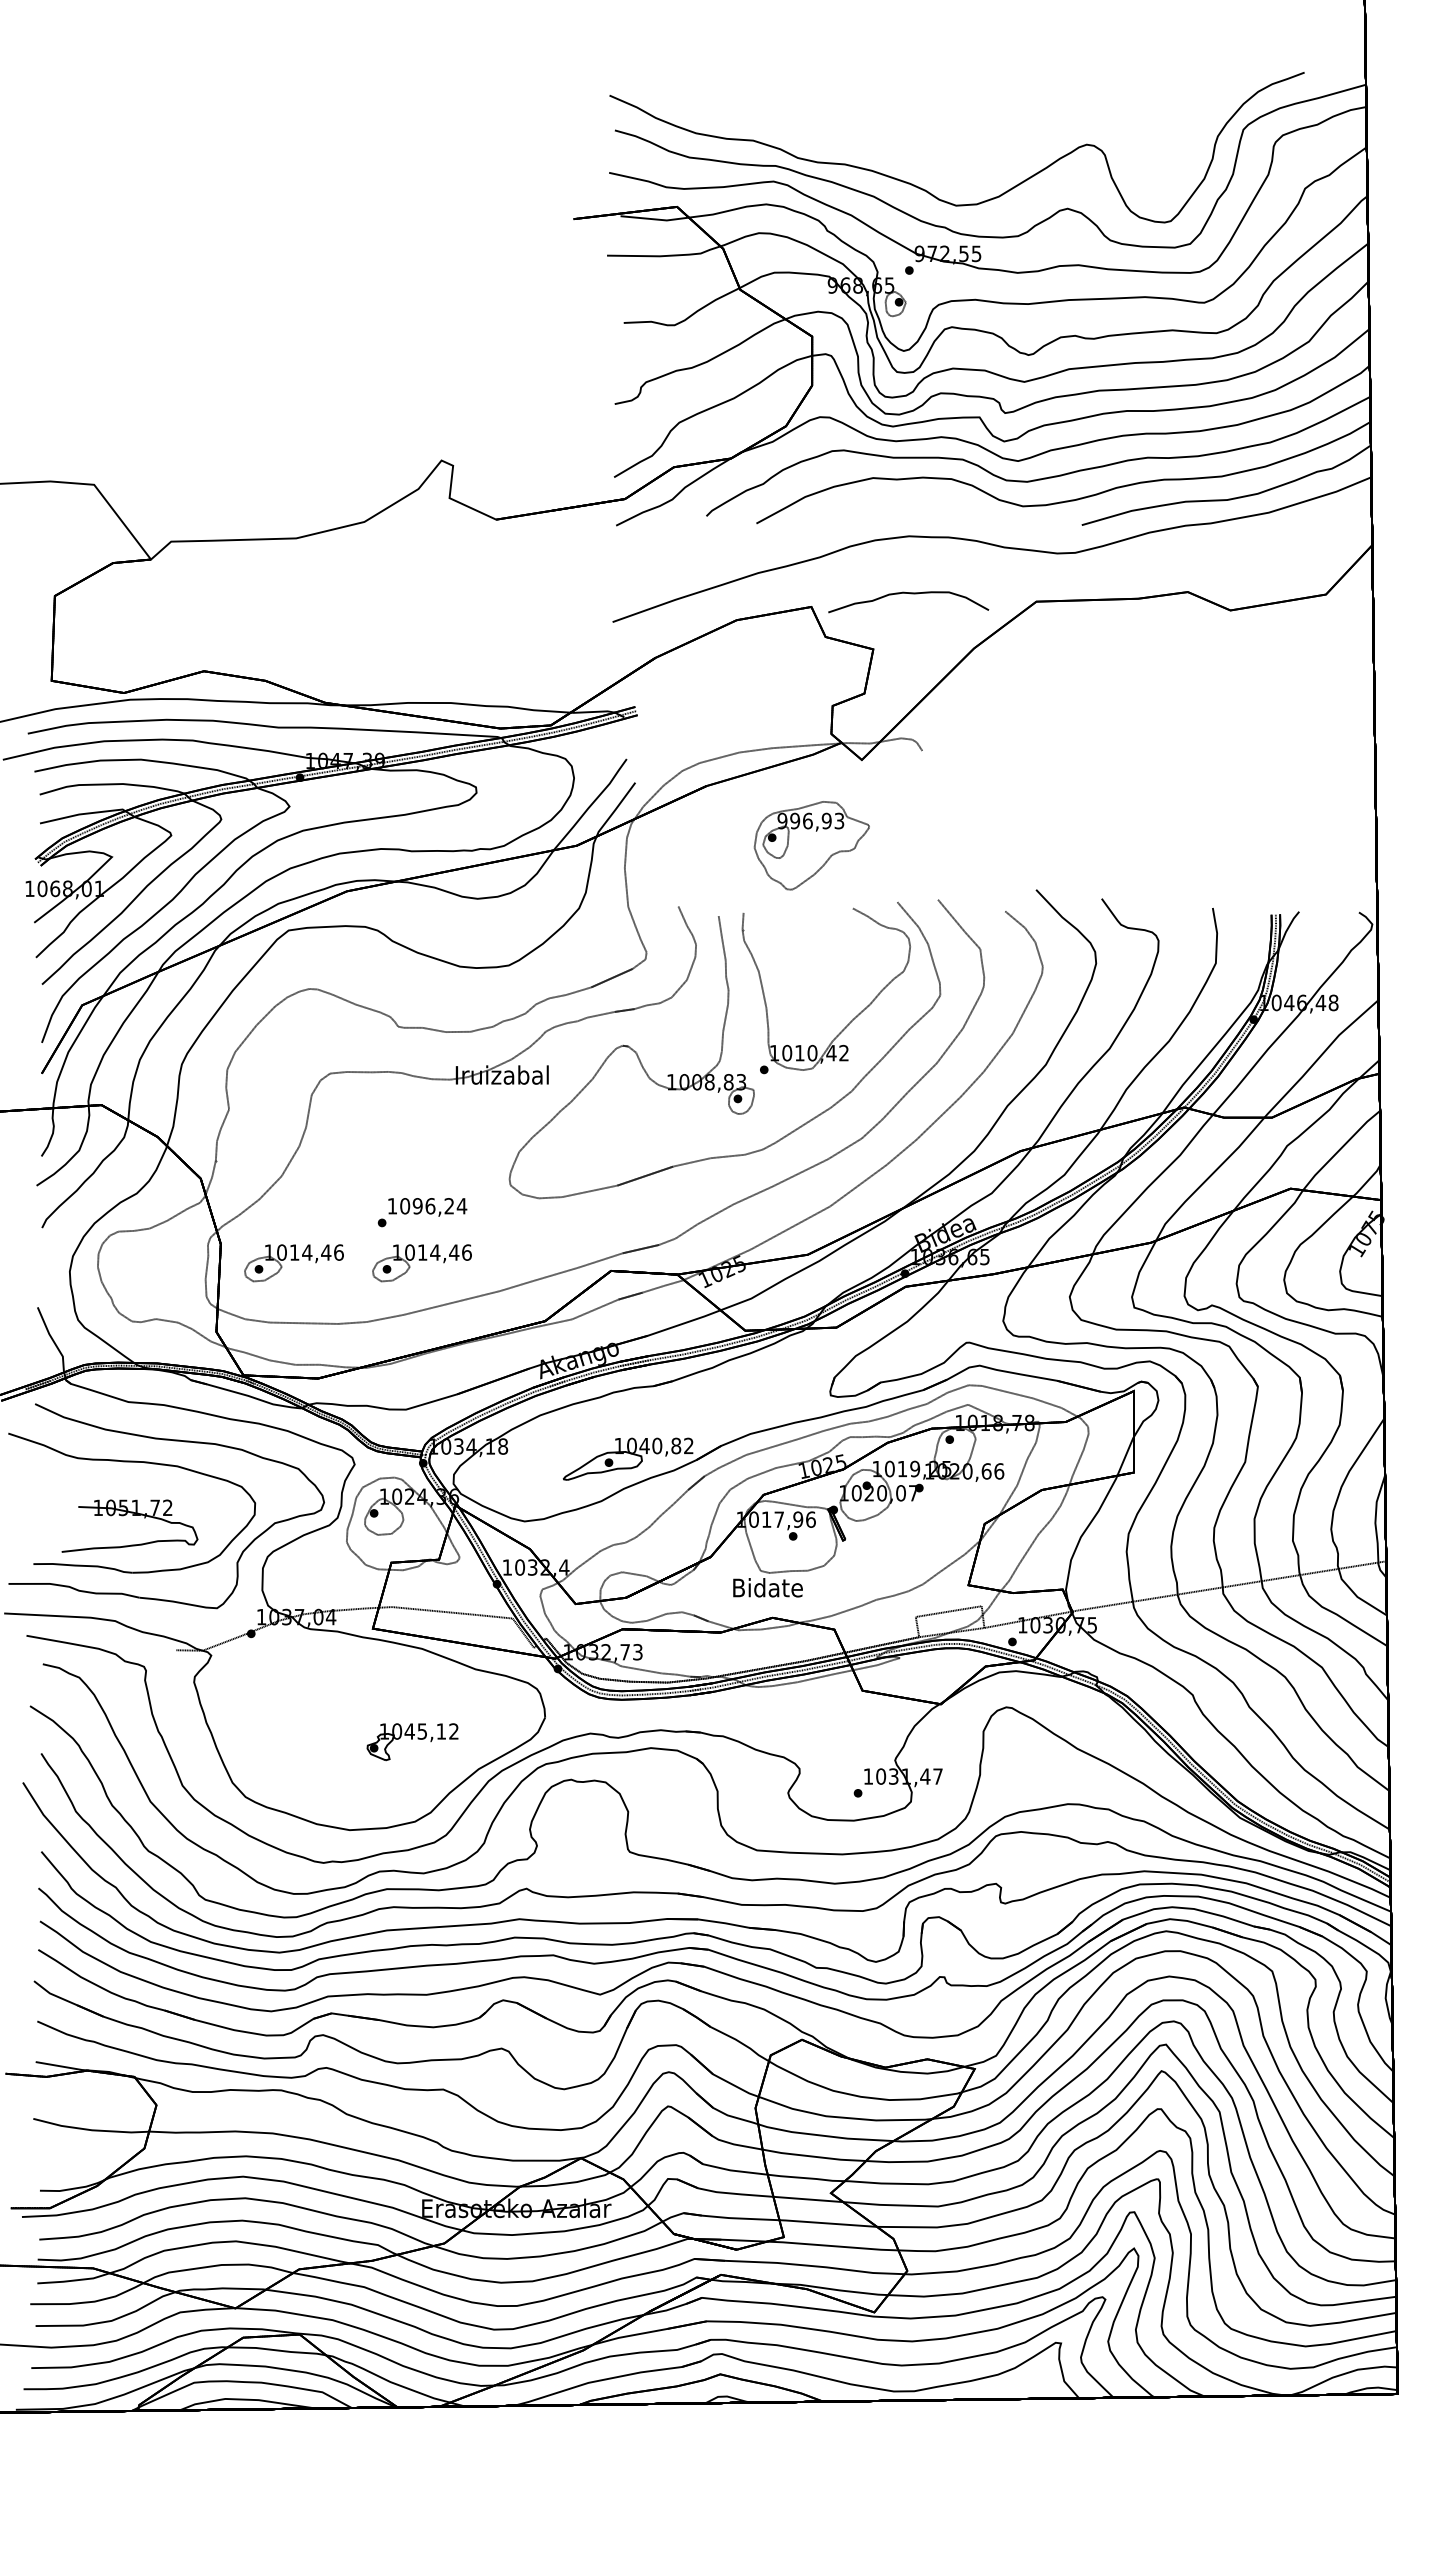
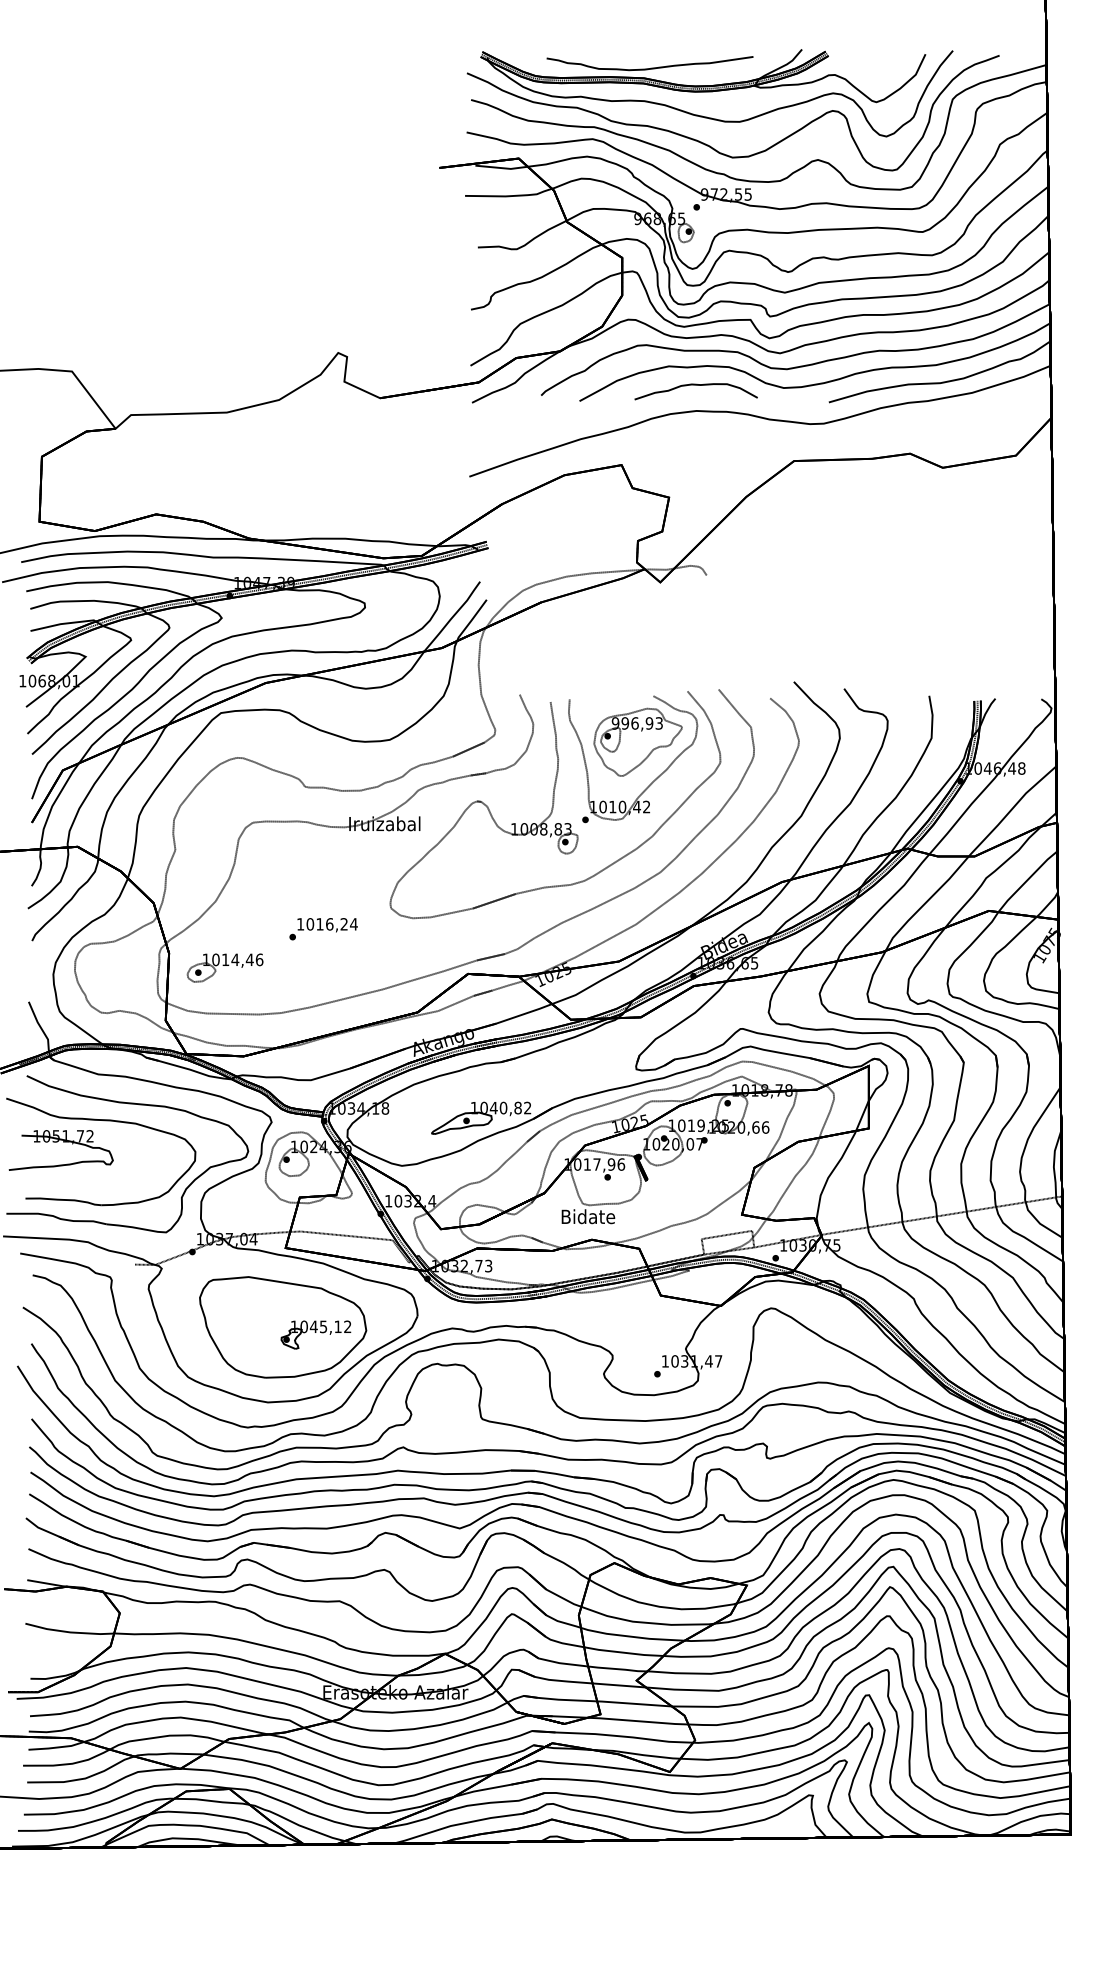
part: (935, 121) -> (716, 93), added
curve: (910, 594) -> (697, 385), moved
part: (811, 845) -> (637, 742), moved
text: (417, 1206) -> (319, 924), 1096,24 -> 1016,24
part: (421, 1263) -> (322, 968), removed
part: (126, 1515) -> (58, 1142), moved
part: (369, 1731) -> (283, 1326), added

